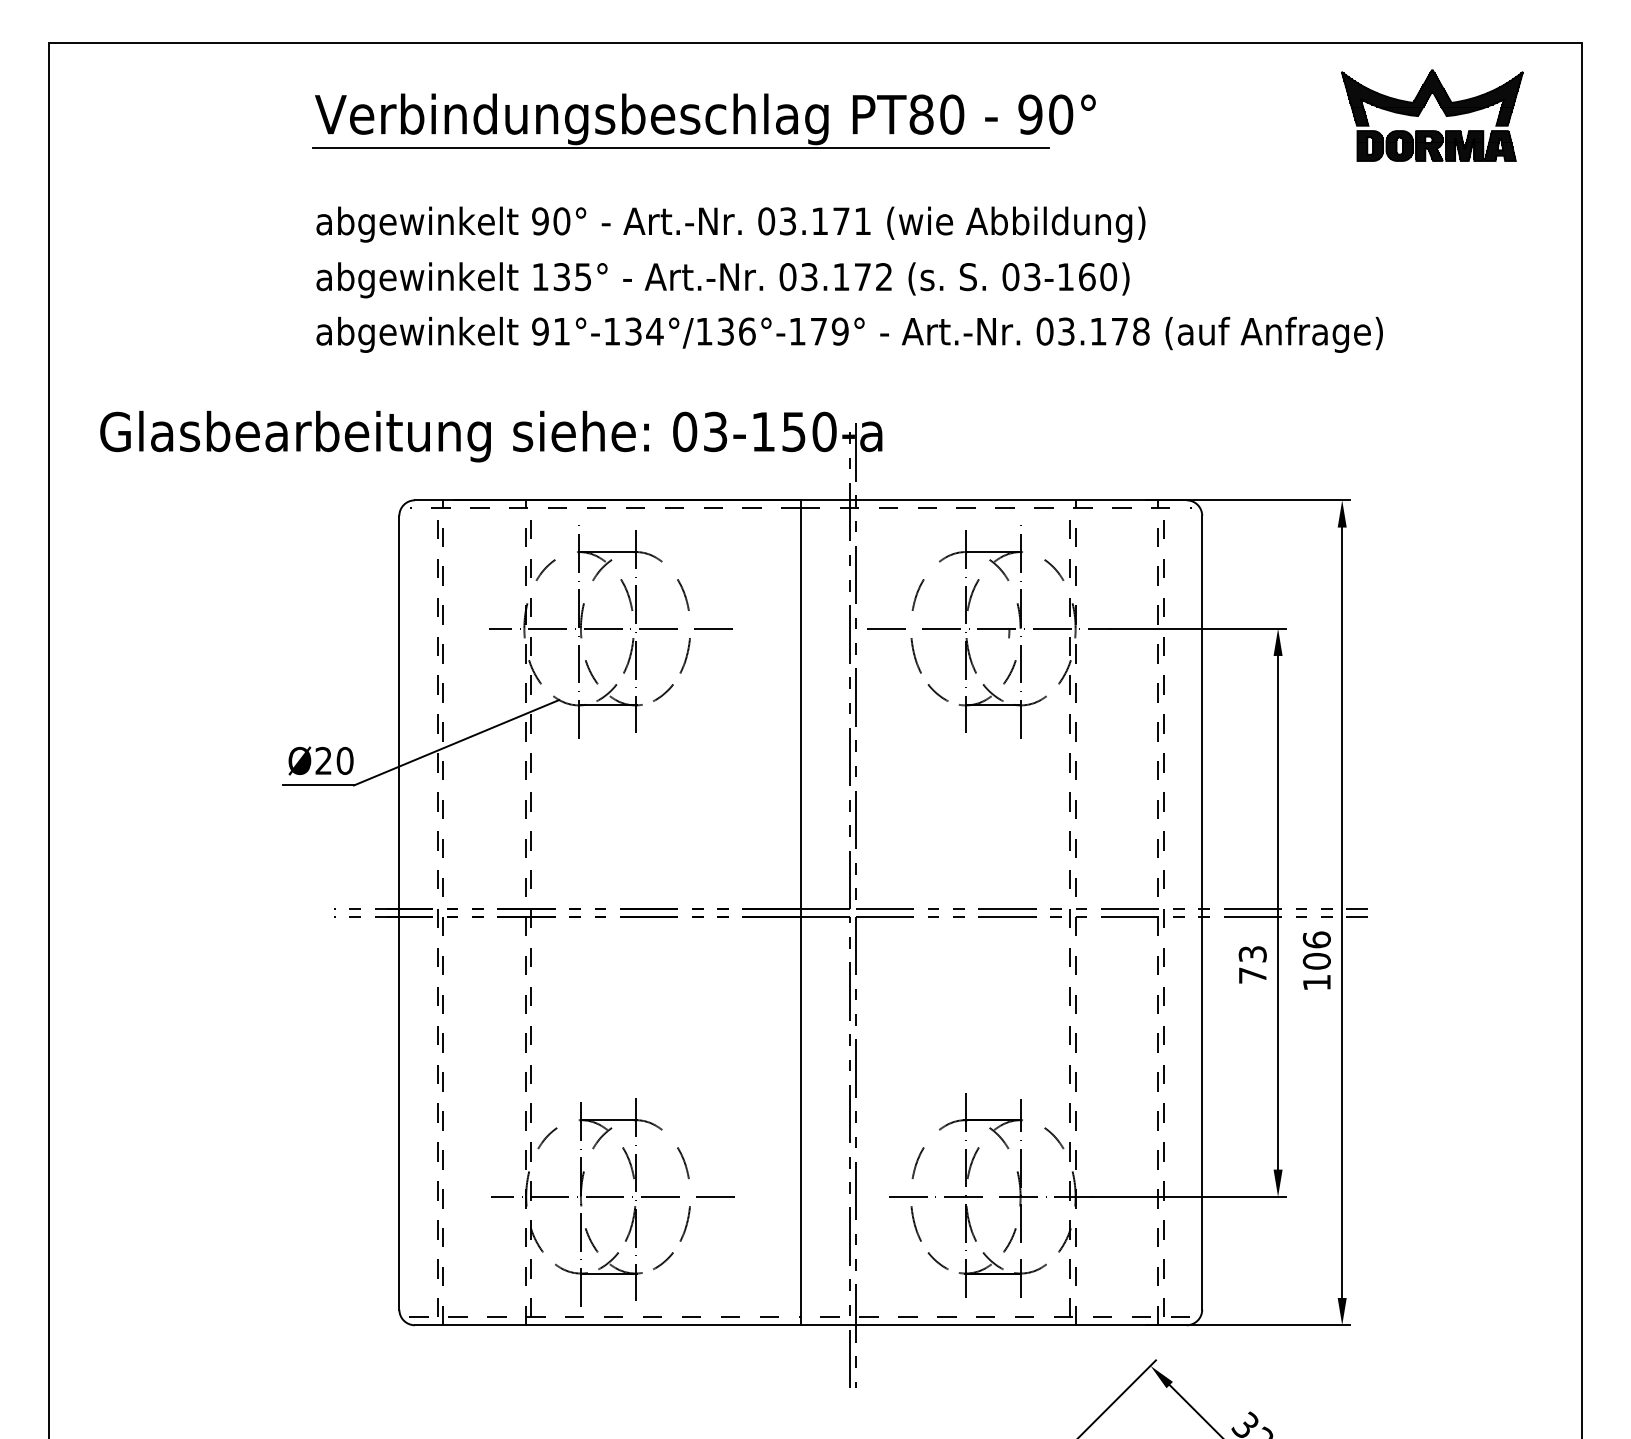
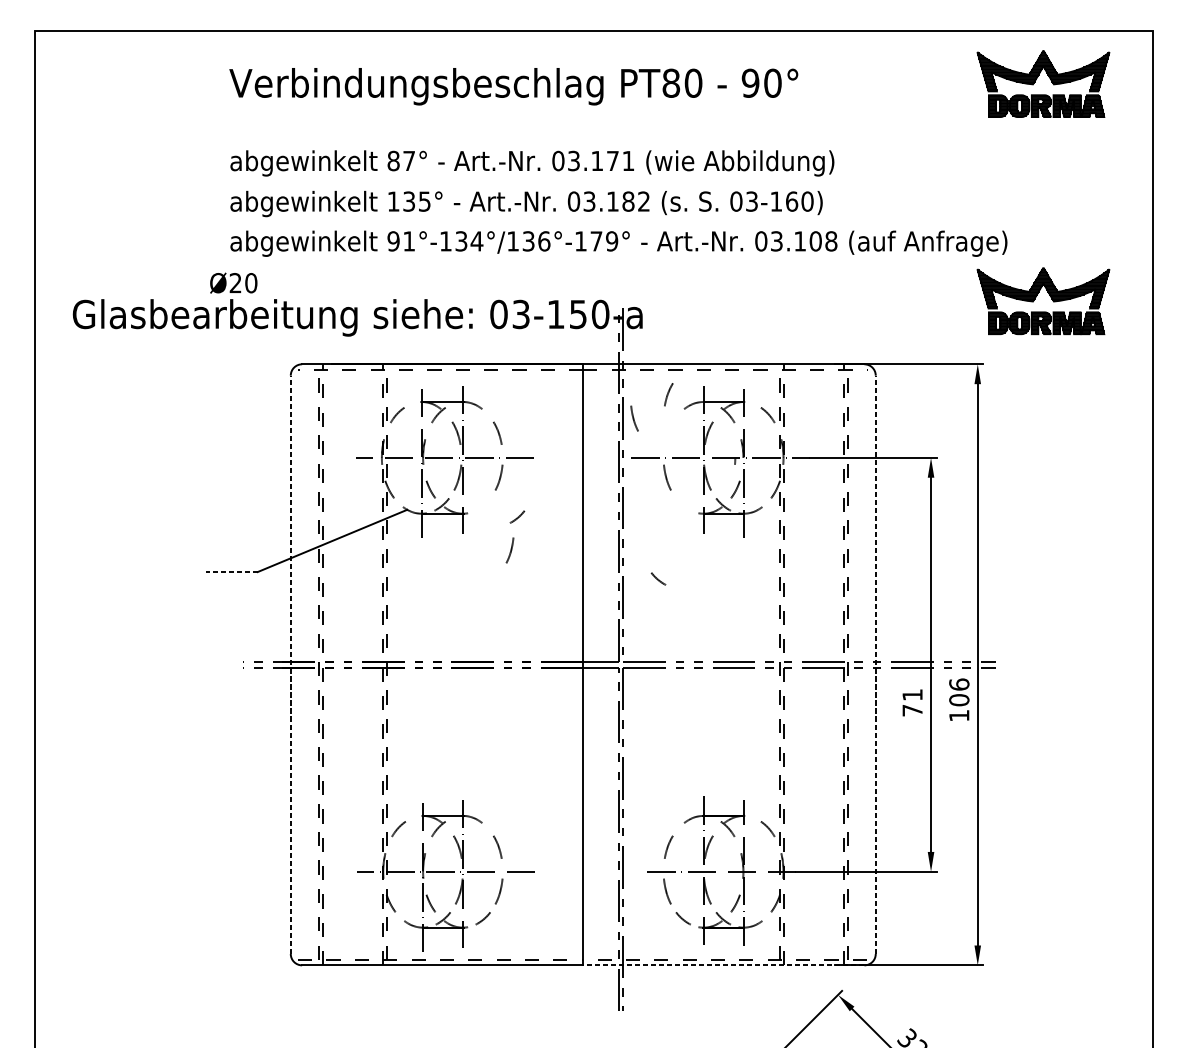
line: (680, 148) -> (495, 107), removed
text: (551, 221) -> (401, 161), 90° -> 87°
text: (862, 277) -> (628, 201), 03.172 -> 03.182
text: (1119, 331) -> (815, 241), 03.178 -> 03.108
part: (1441, 407) -> (1050, 296), added
curve: (870, 574) -> (634, 418), added
curve: (917, 594) -> (668, 394), moved
line: (664, 692) -> (518, 516), moved
curve: (937, 692) -> (658, 578), moved
curve: (700, 756) -> (510, 550), added
text: (320, 760) -> (233, 282), moved
line: (318, 785) -> (231, 572), solid -> dashed
line: (399, 912) -> (290, 664), solid -> dashed
line: (1202, 912) -> (875, 664), solid -> dashed
text: (1252, 954) -> (912, 695), 73 -> 71
line: (993, 1325) -> (723, 965), solid -> dashed

